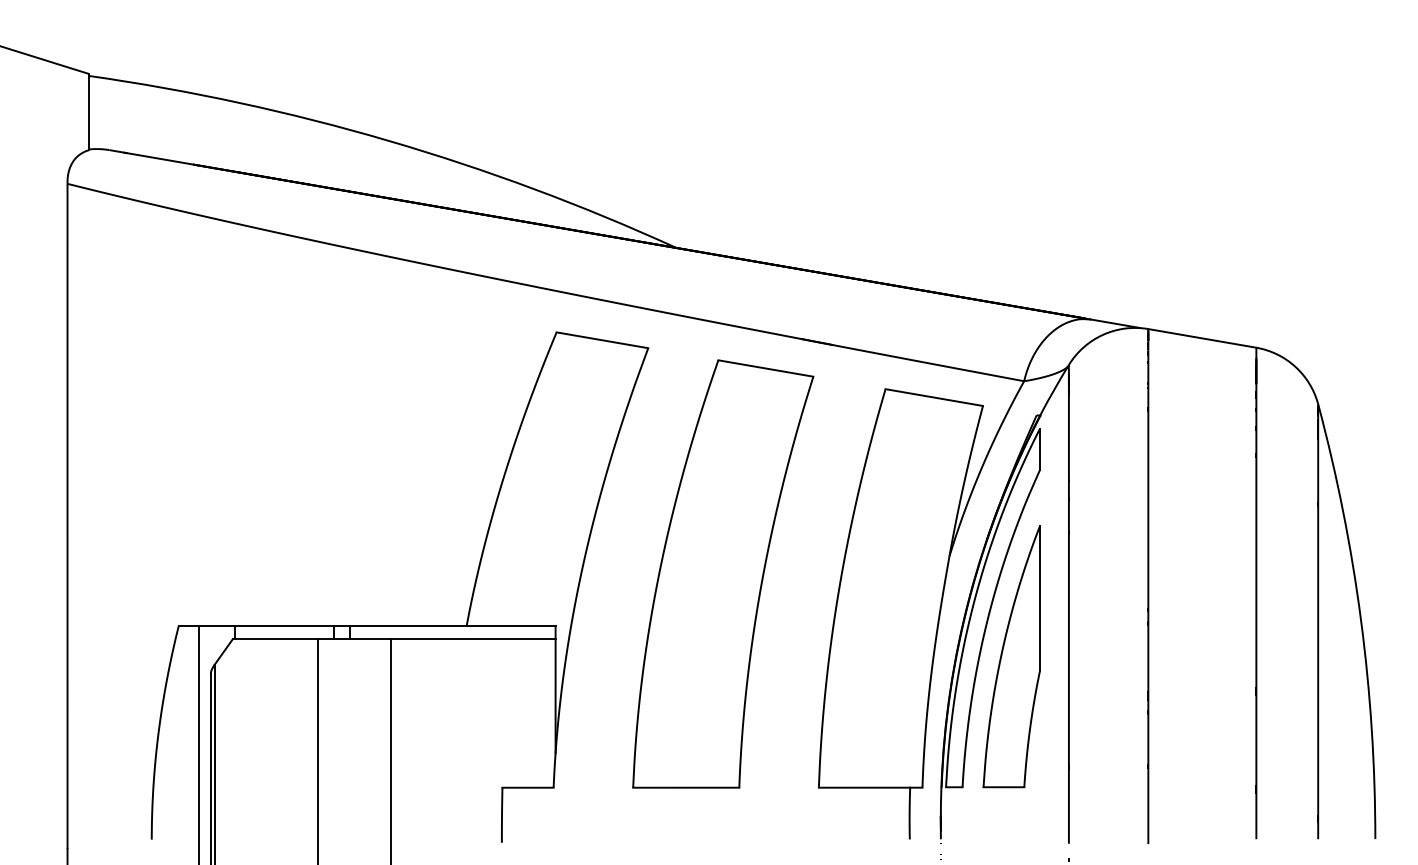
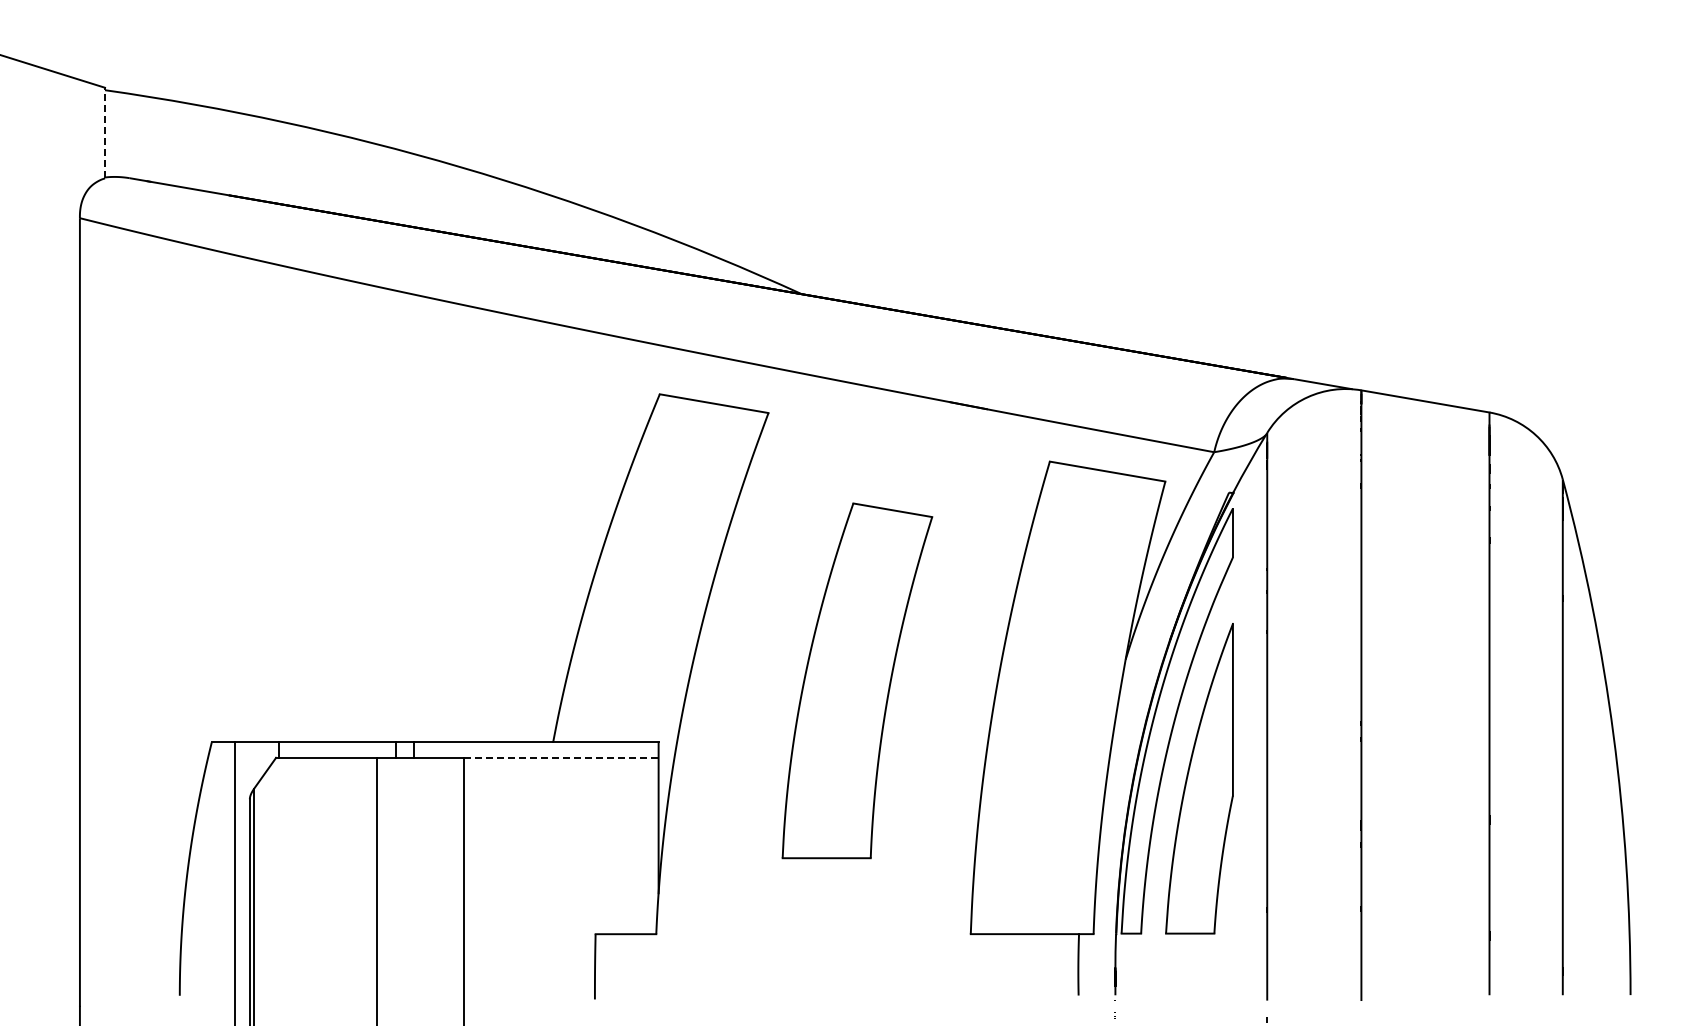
line: (89, 111) -> (105, 132), solid -> dashed
part: (723, 573) -> (857, 680), size x0.7
line: (473, 638) -> (561, 757), solid -> dashed

